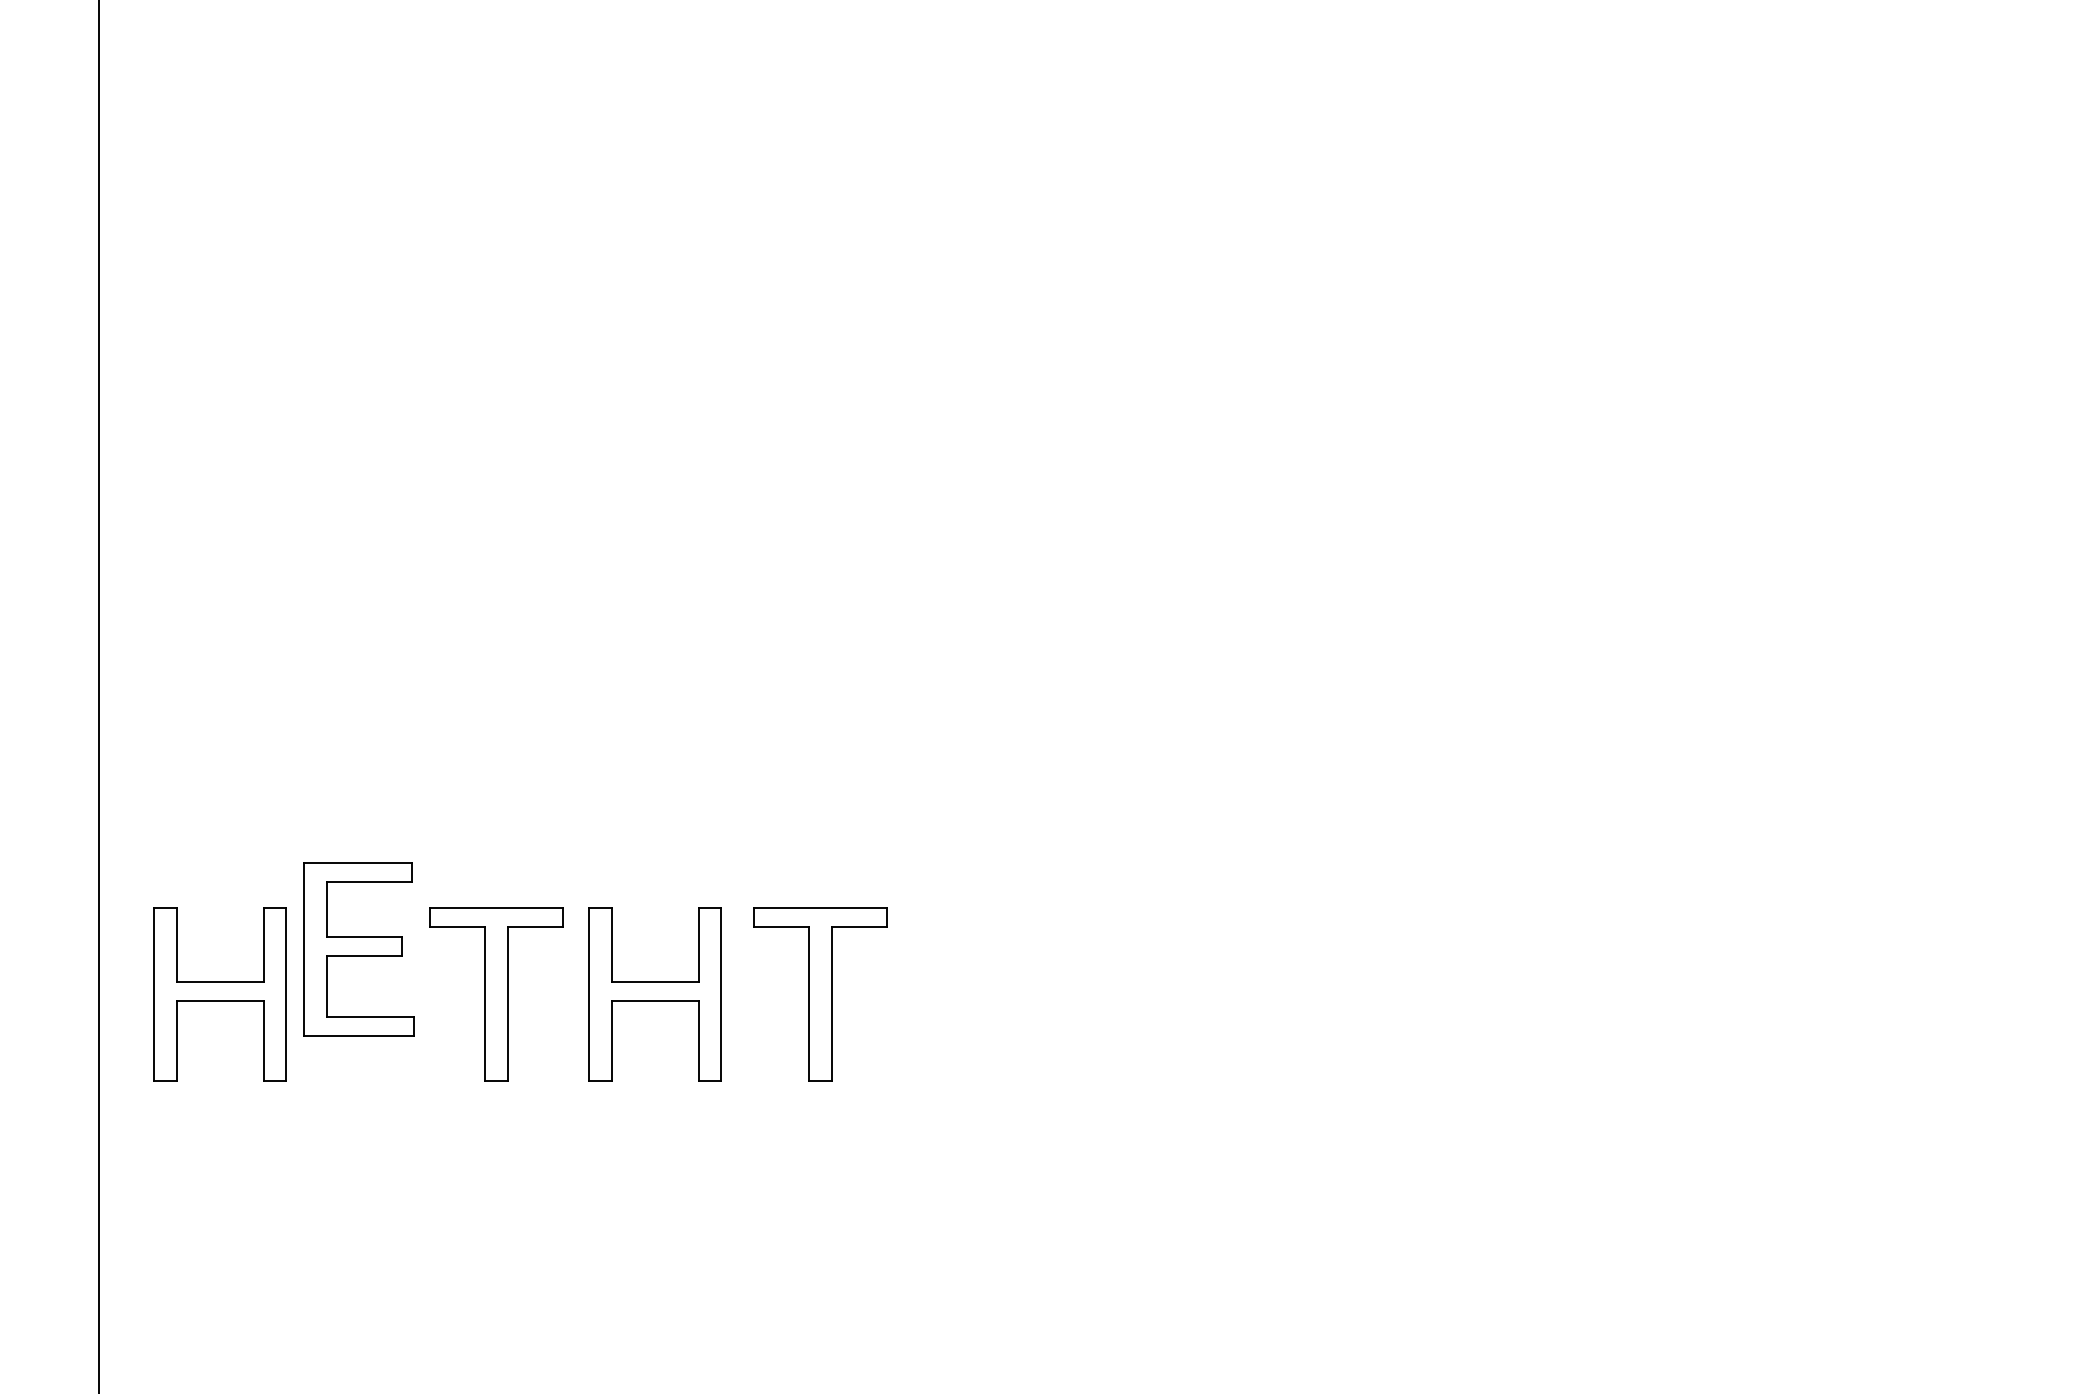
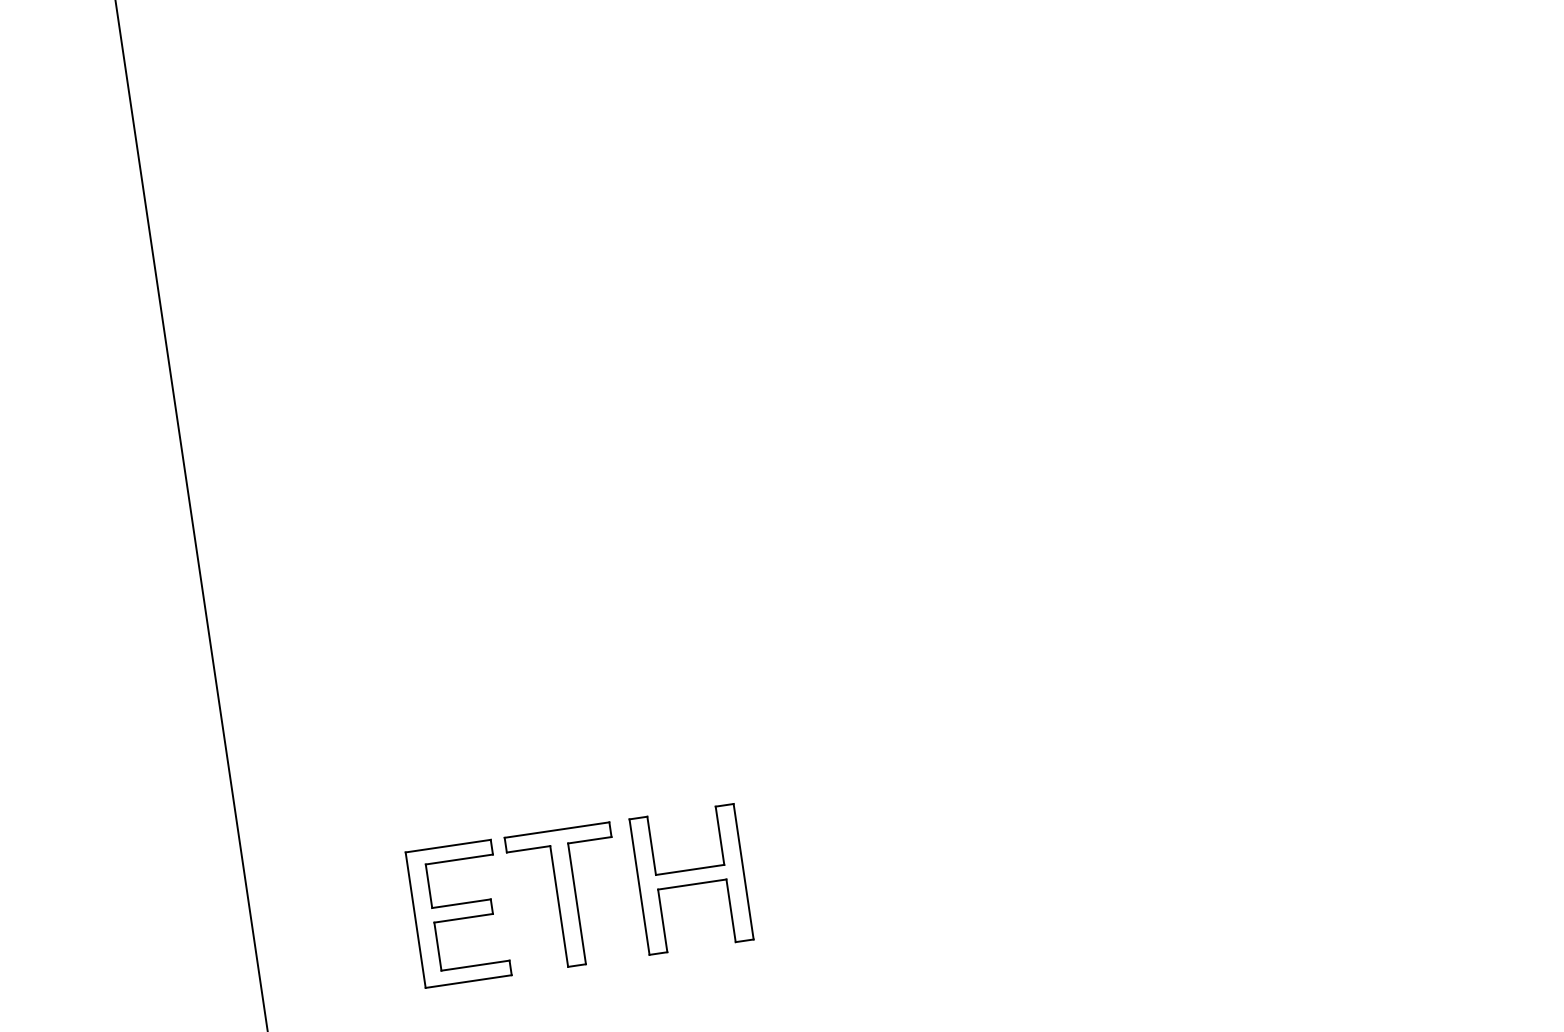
part: (358, 949) -> (458, 913), moved
part: (219, 994) -> (349, 929), removed
part: (820, 994) -> (821, 860), removed

